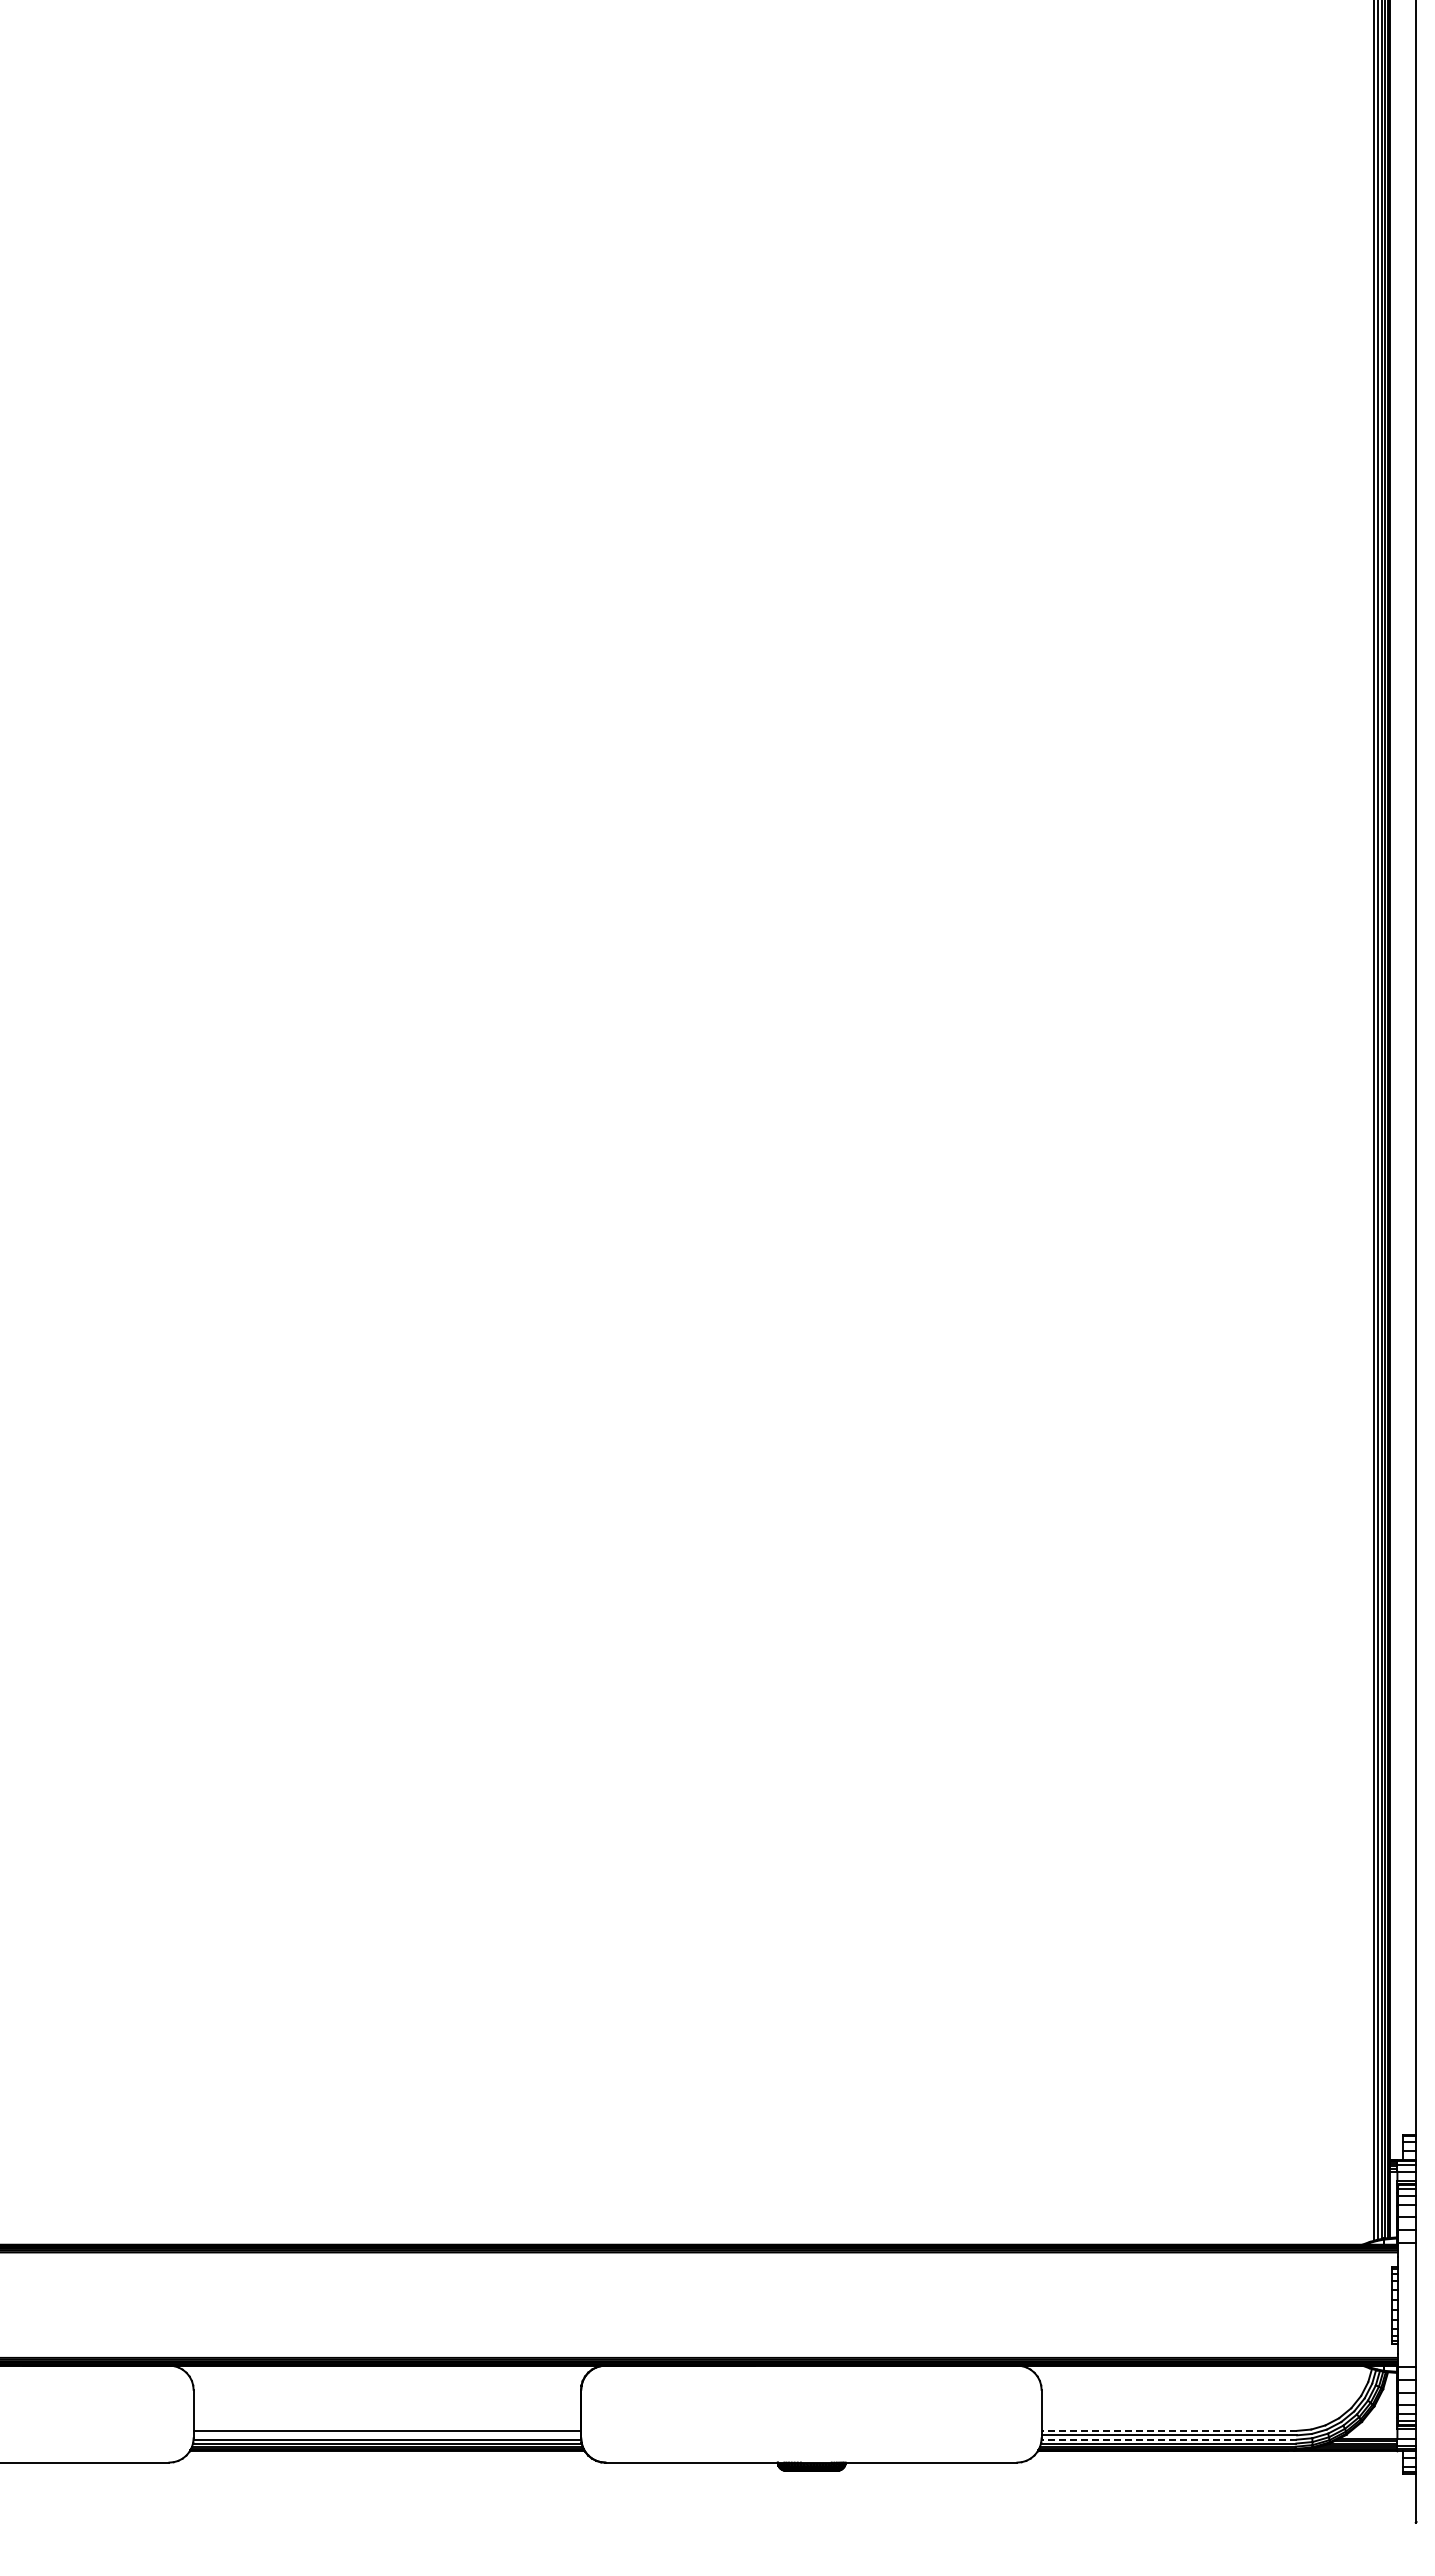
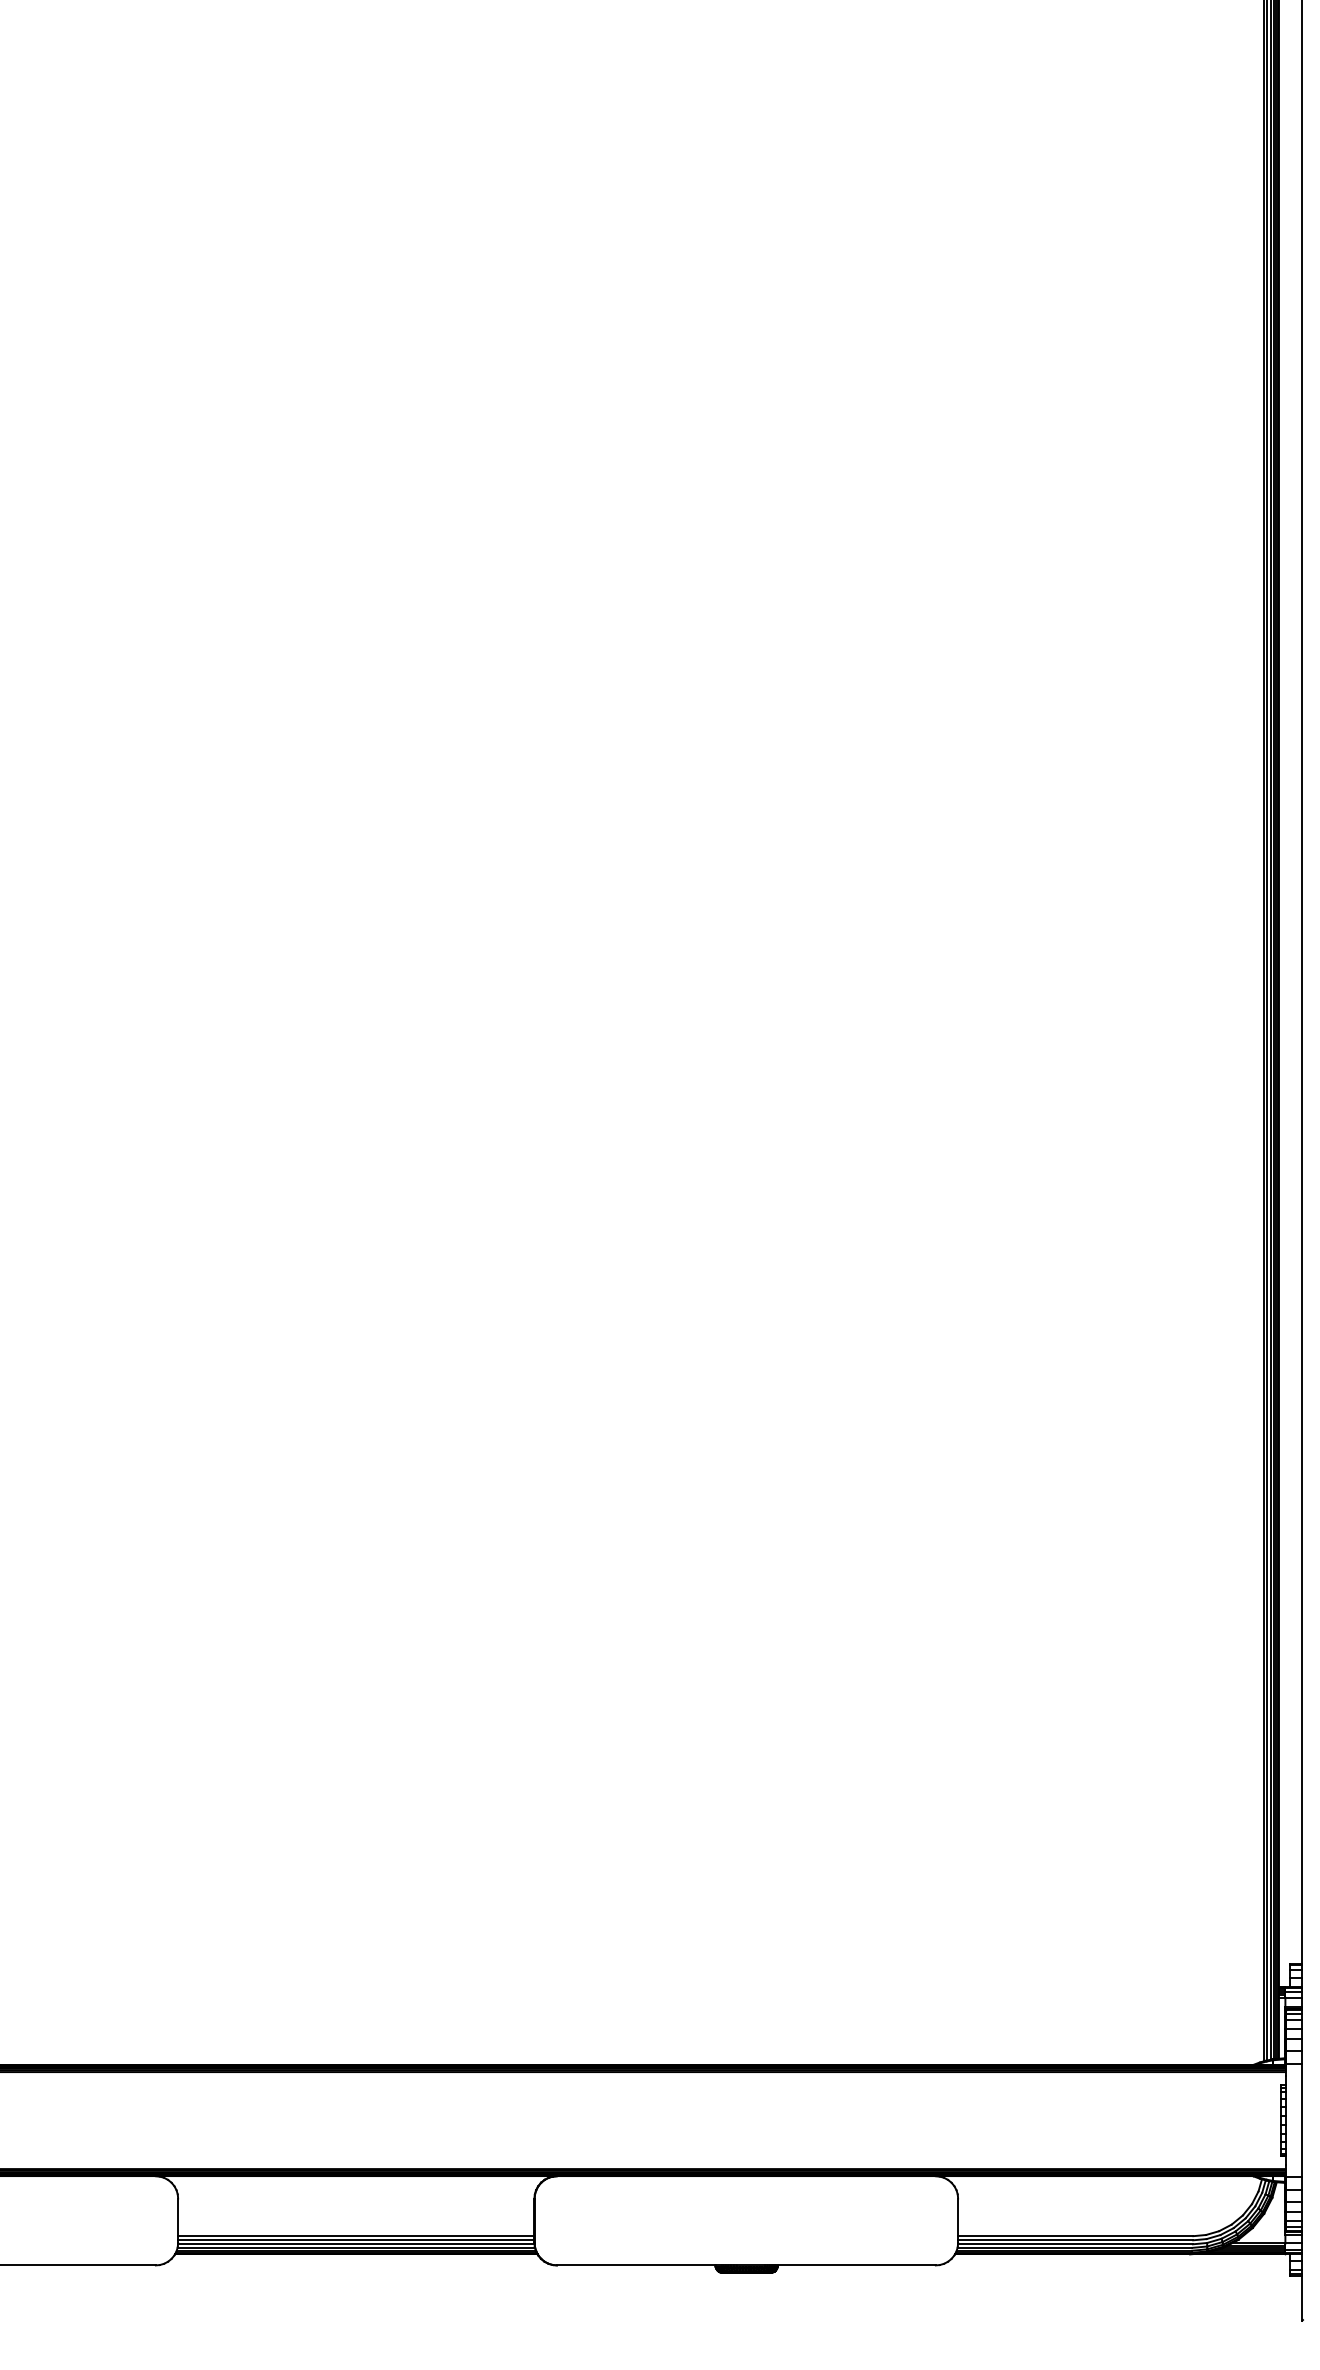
line: (1169, 2430) -> (1075, 2235), dashed -> solid
line: (387, 2435) -> (356, 2240), added
line: (1169, 2439) -> (1075, 2244), dashed -> solid

